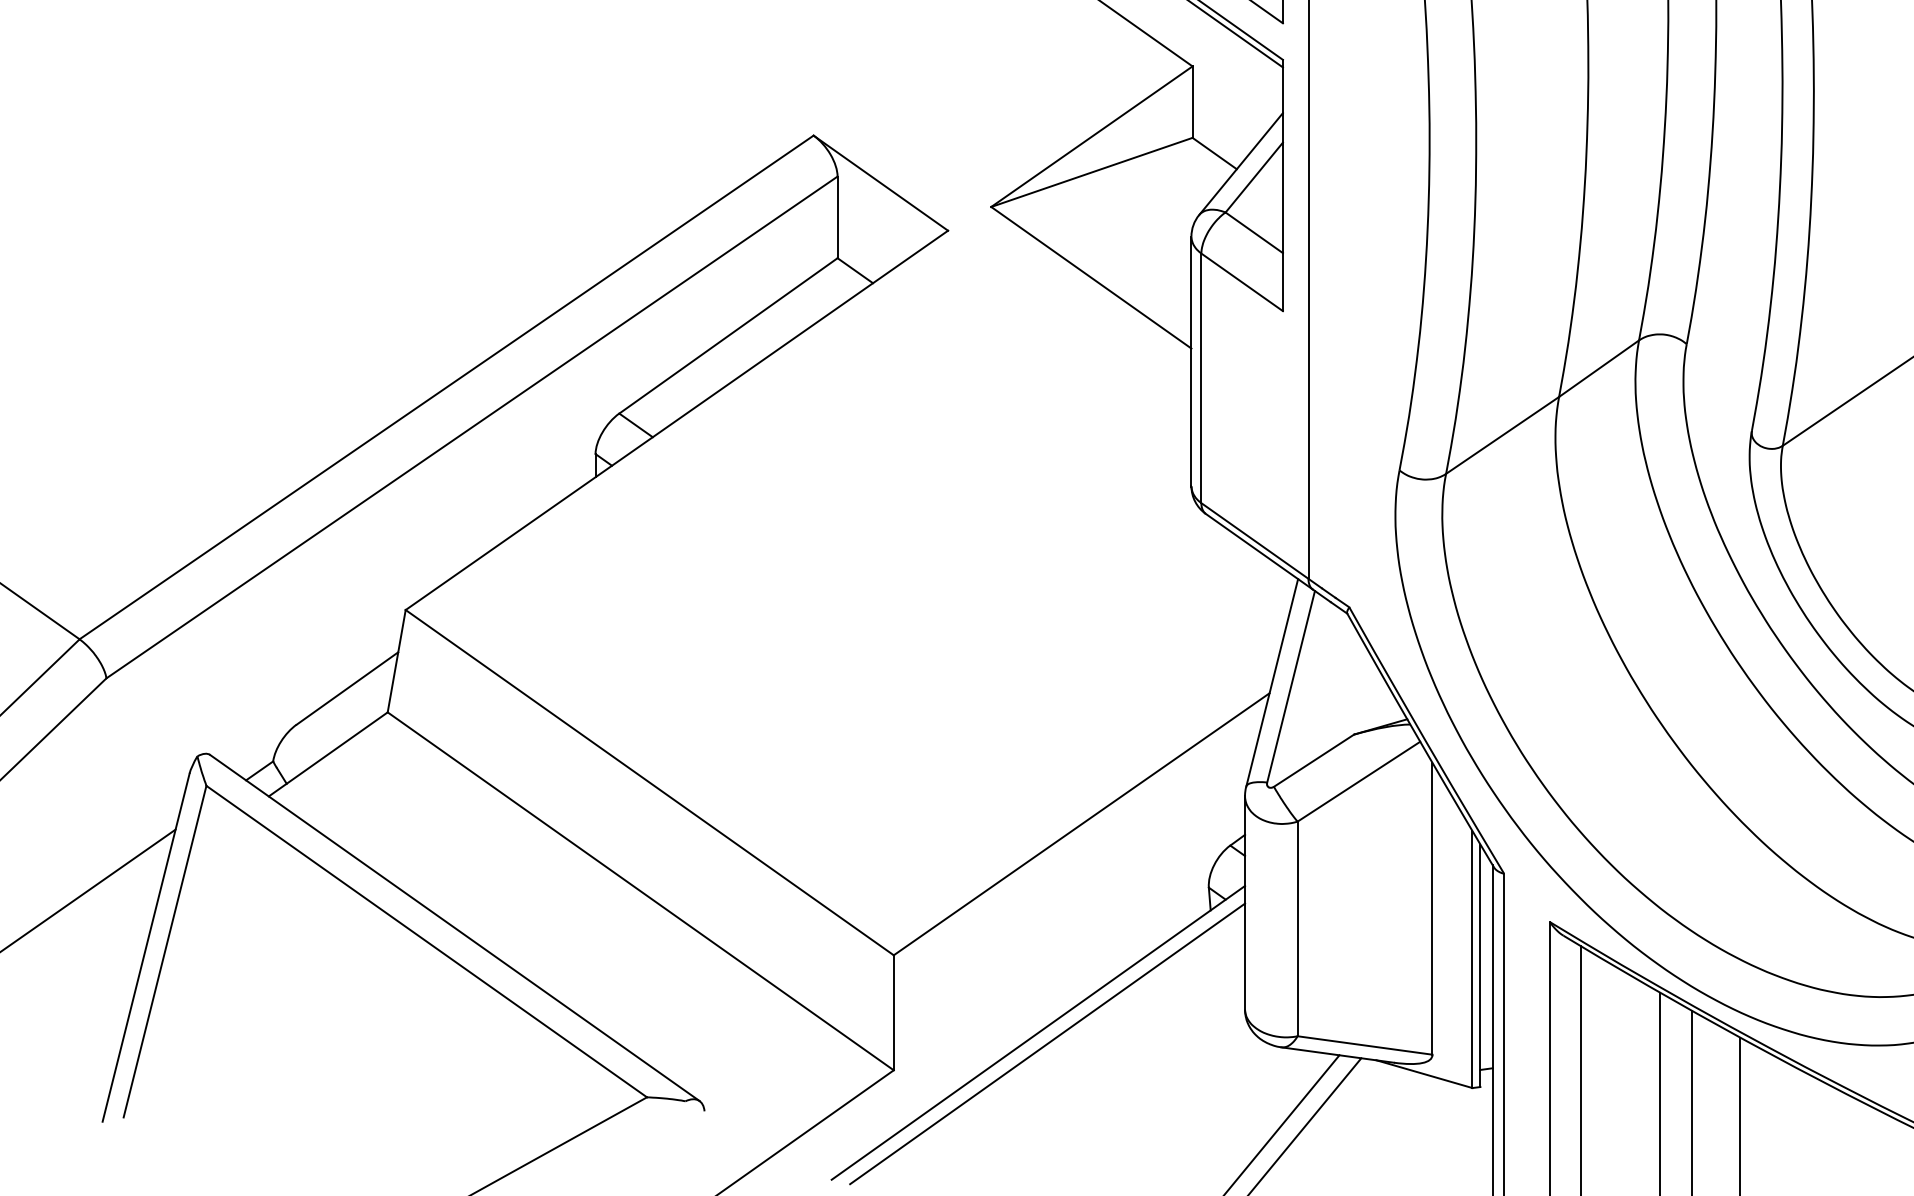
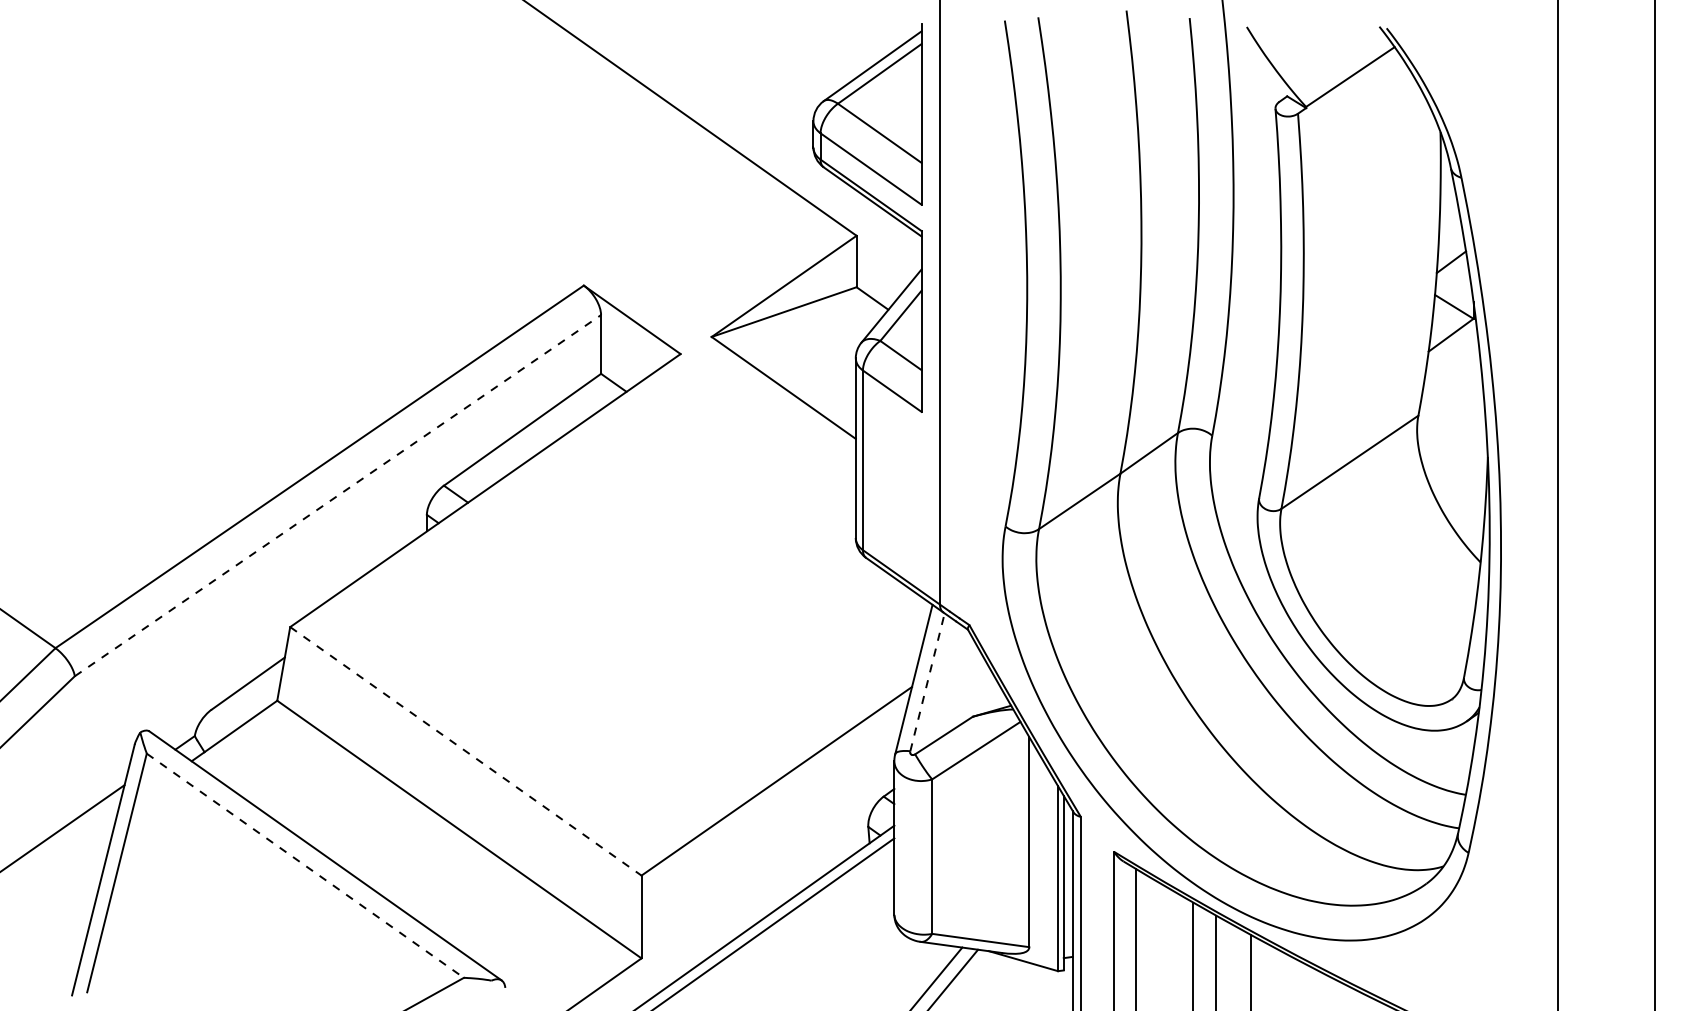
line: (472, 427) -> (338, 495), solid -> dashed
line: (1291, 685) -> (927, 681), solid -> dashed
line: (650, 782) -> (466, 751), solid -> dashed
line: (426, 942) -> (305, 866), solid -> dashed

